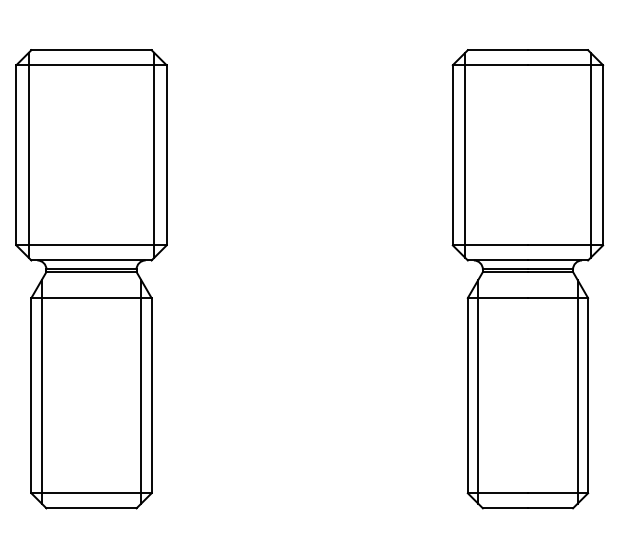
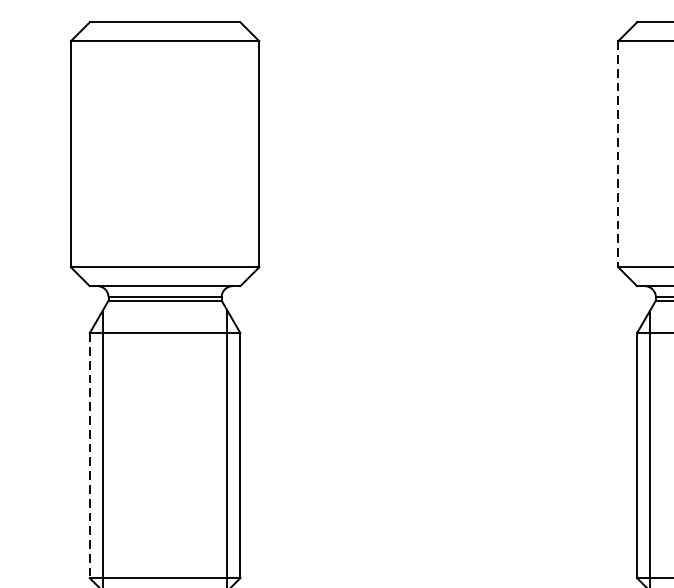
line: (28, 154) -> (86, 153), removed
line: (154, 154) -> (244, 153), removed
line: (465, 154) -> (634, 153), removed
line: (452, 155) -> (617, 154), solid -> dashed
line: (31, 395) -> (89, 455), solid -> dashed

